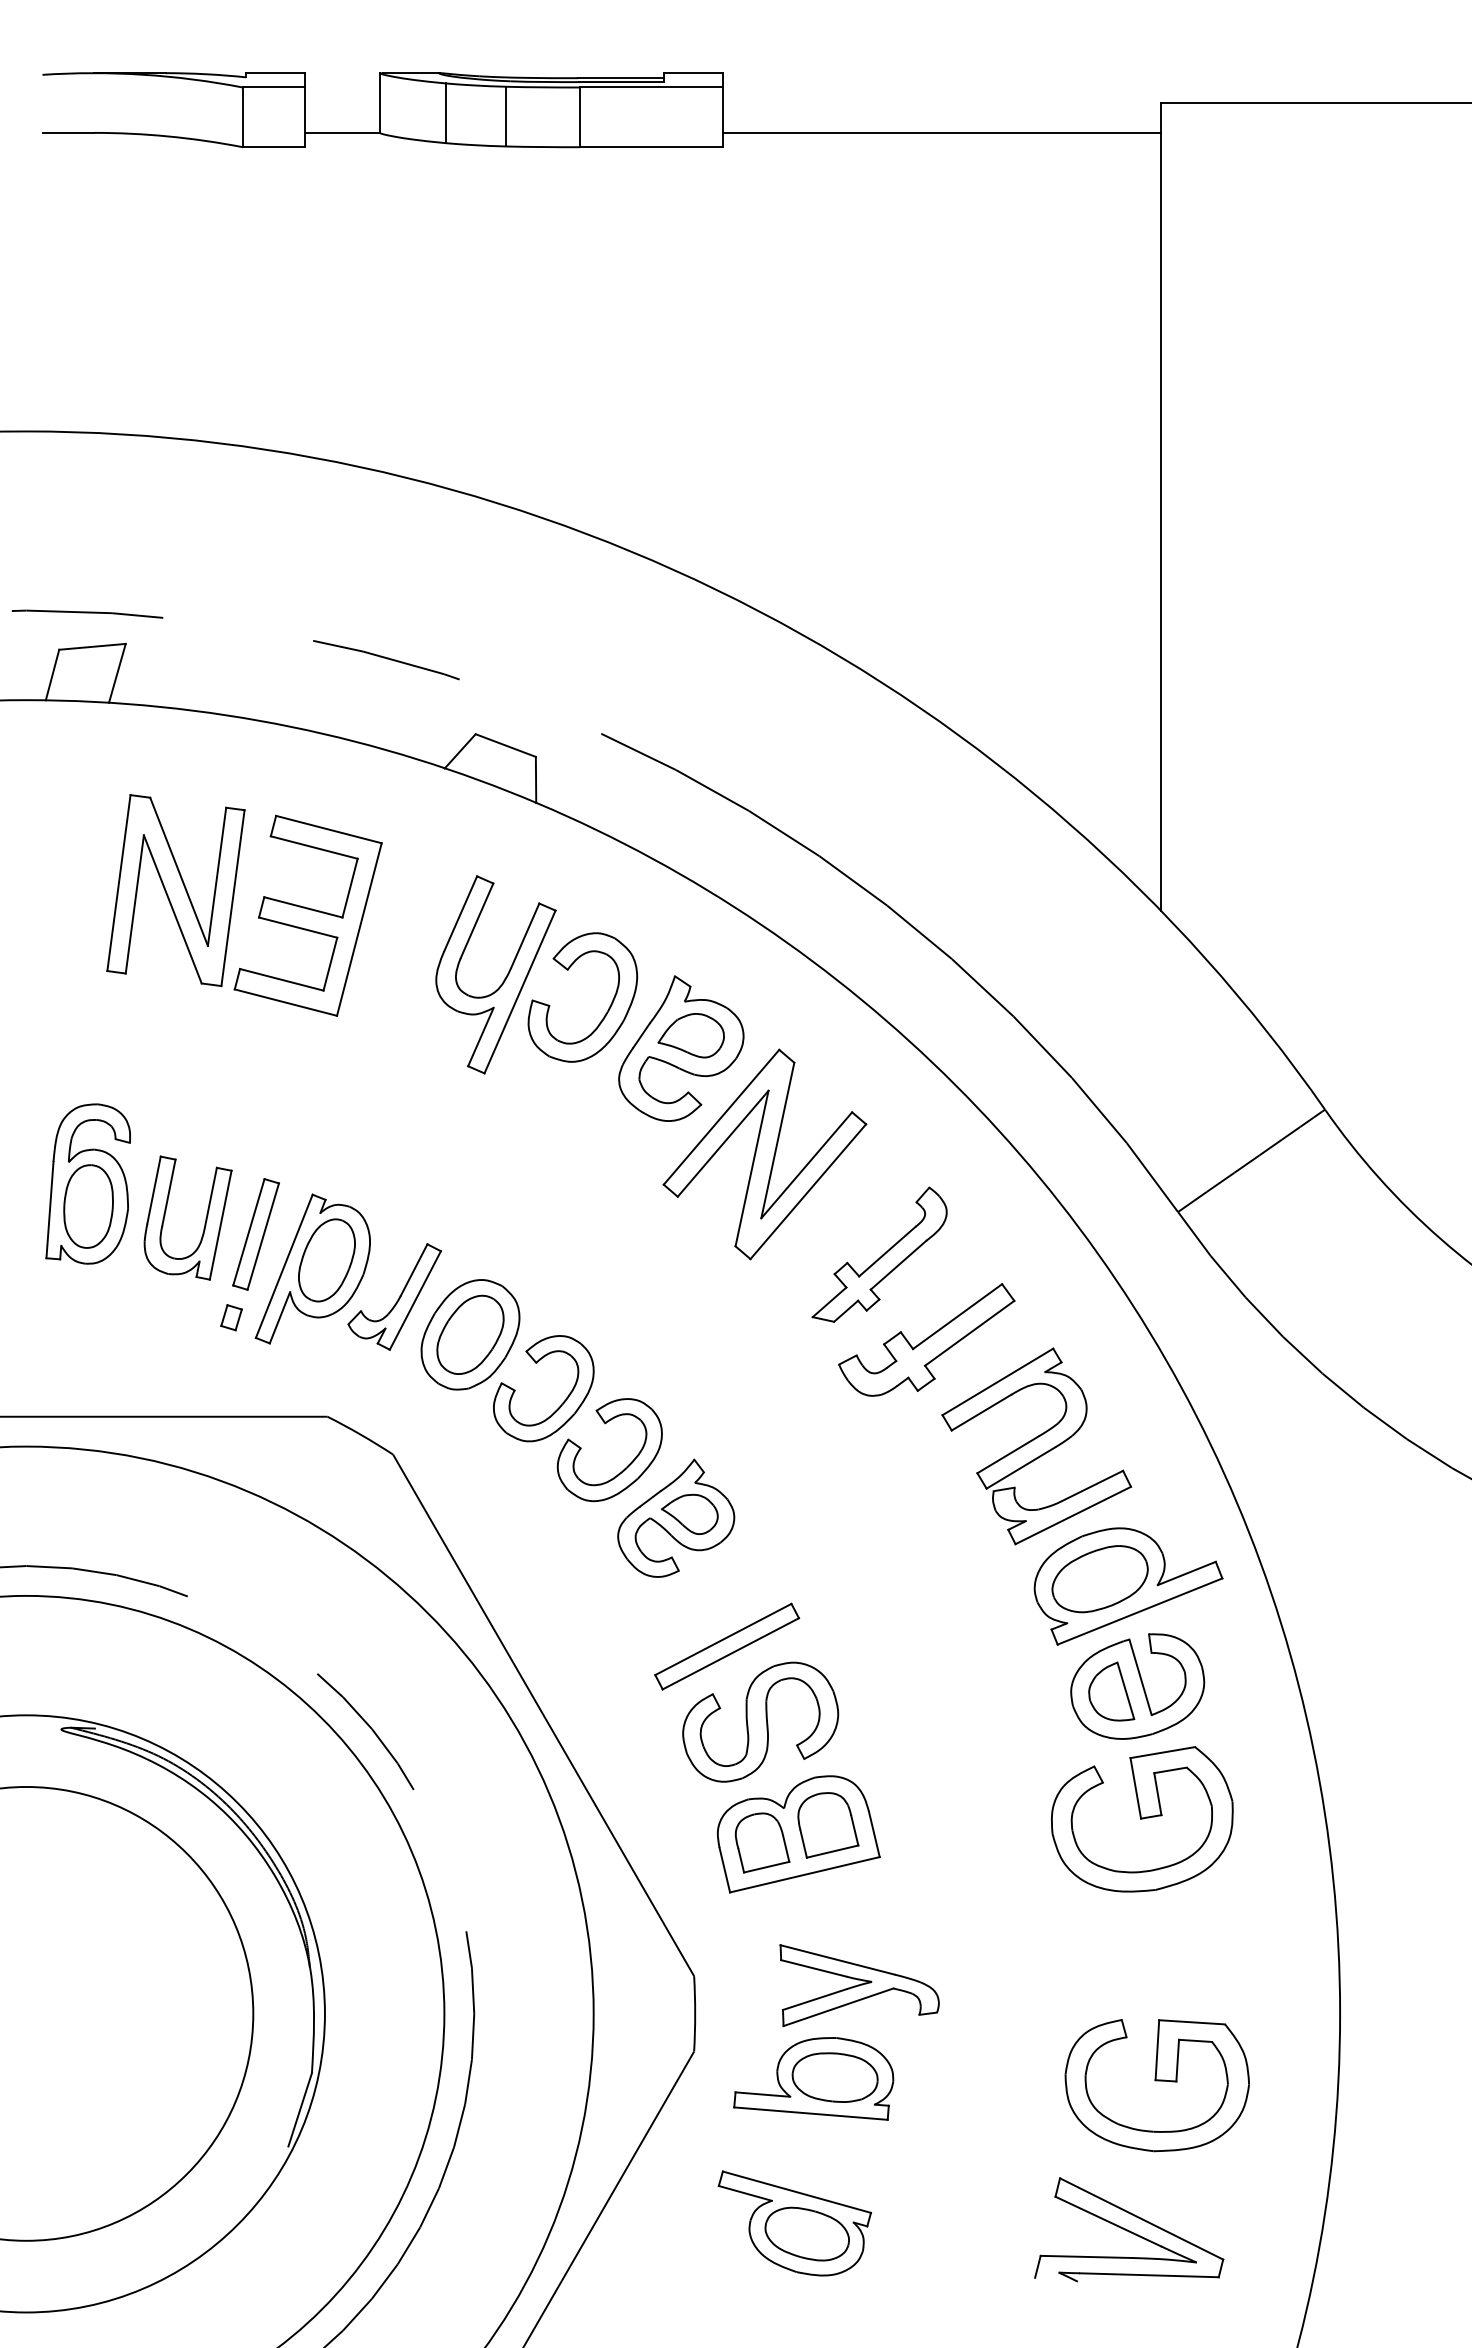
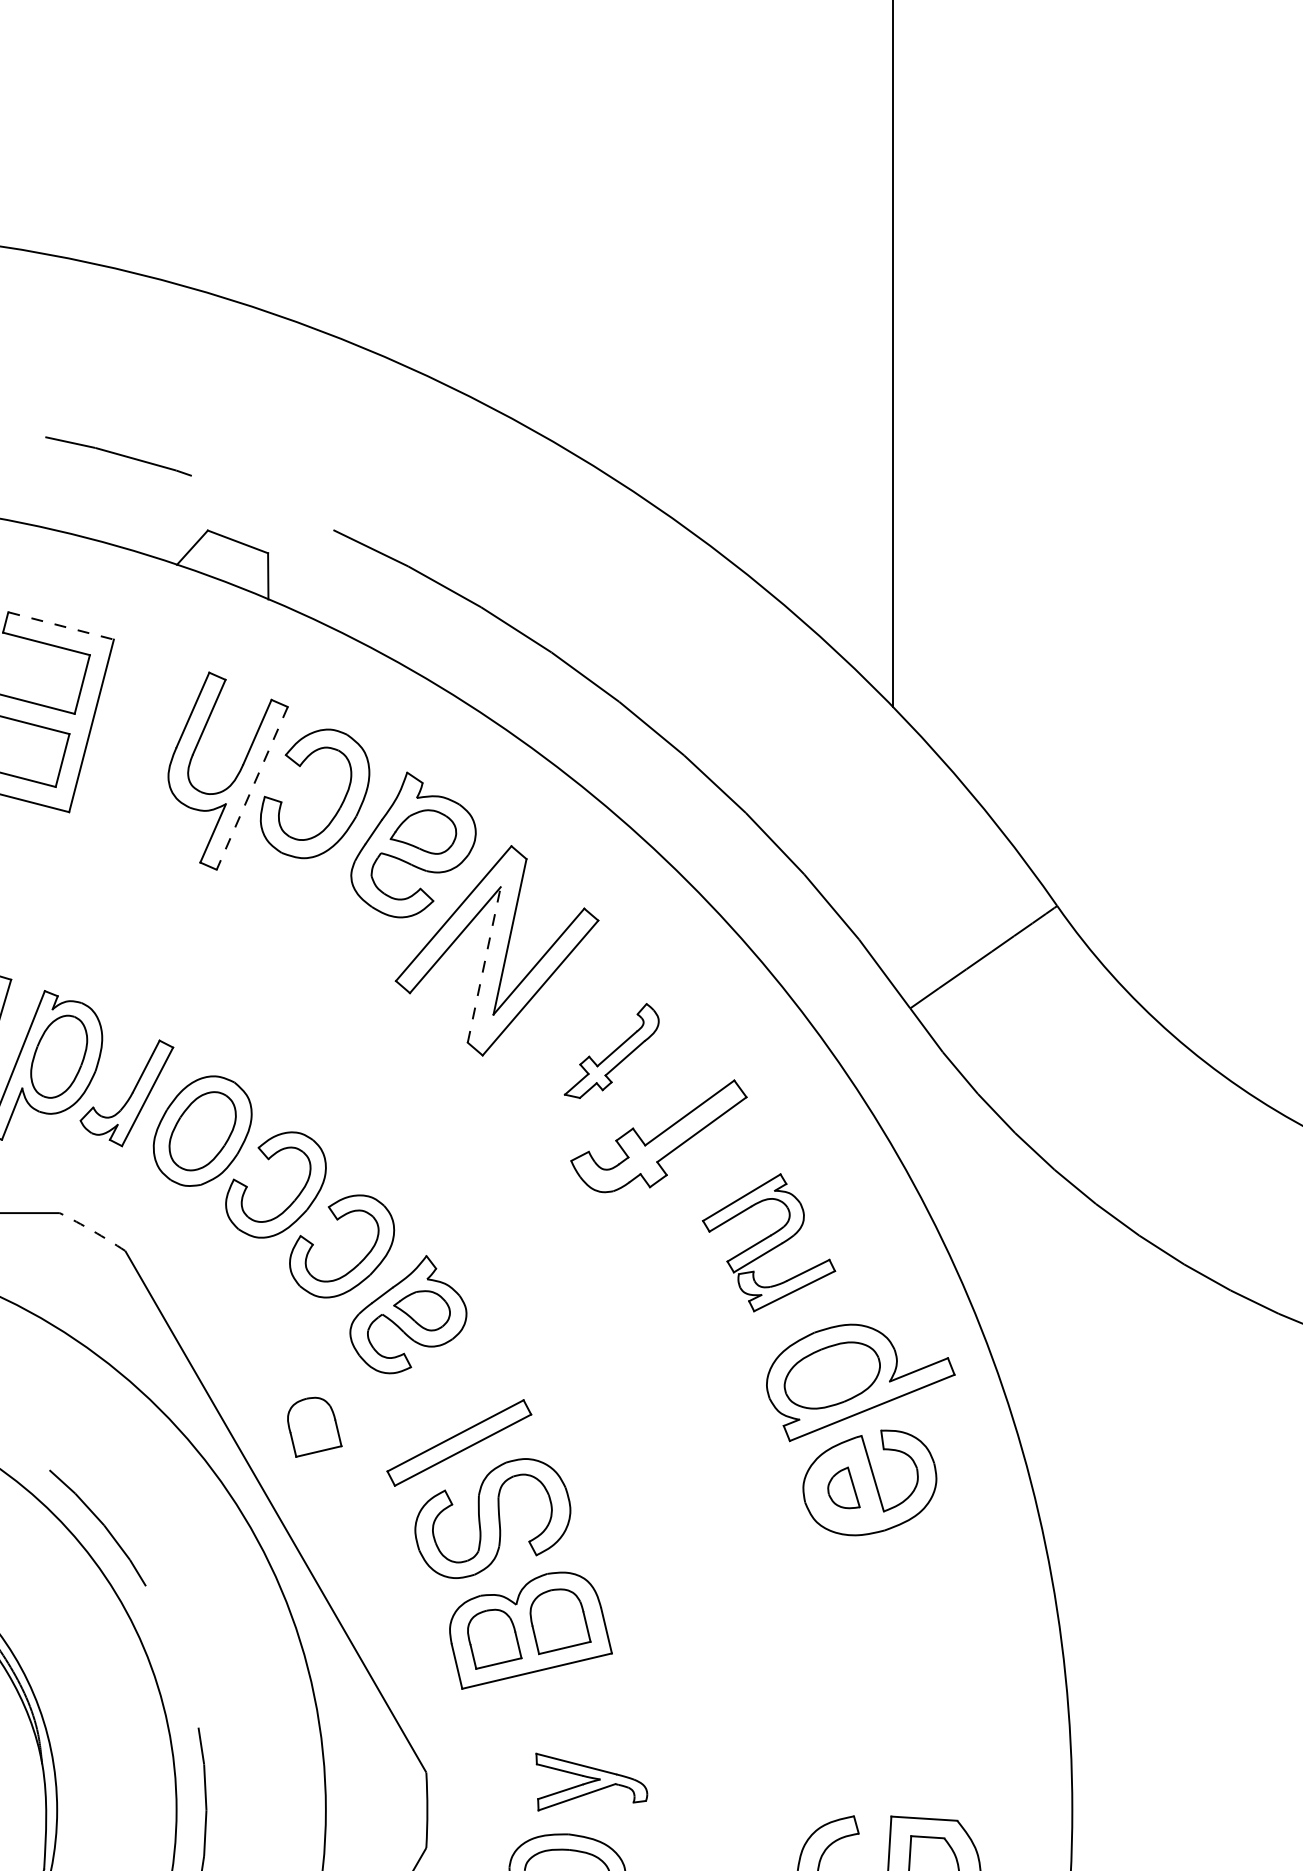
line: (328, 829) -> (60, 625), solid -> dashed
line: (520, 992) -> (252, 788), solid -> dashed
line: (752, 1168) -> (484, 964), solid -> dashed
part: (879, 1254) -> (611, 1050), size x0.7
arc: (360, 1434) -> (92, 1230), solid -> dashed
part: (1036, 1446) -> (768, 1242), size x0.7
part: (582, 1630) -> (314, 1426), added
part: (1111, 1691) -> (843, 1487), size x0.7
part: (1142, 1819) -> (874, 1615), removed
part: (859, 1985) -> (591, 1781), size x0.7

